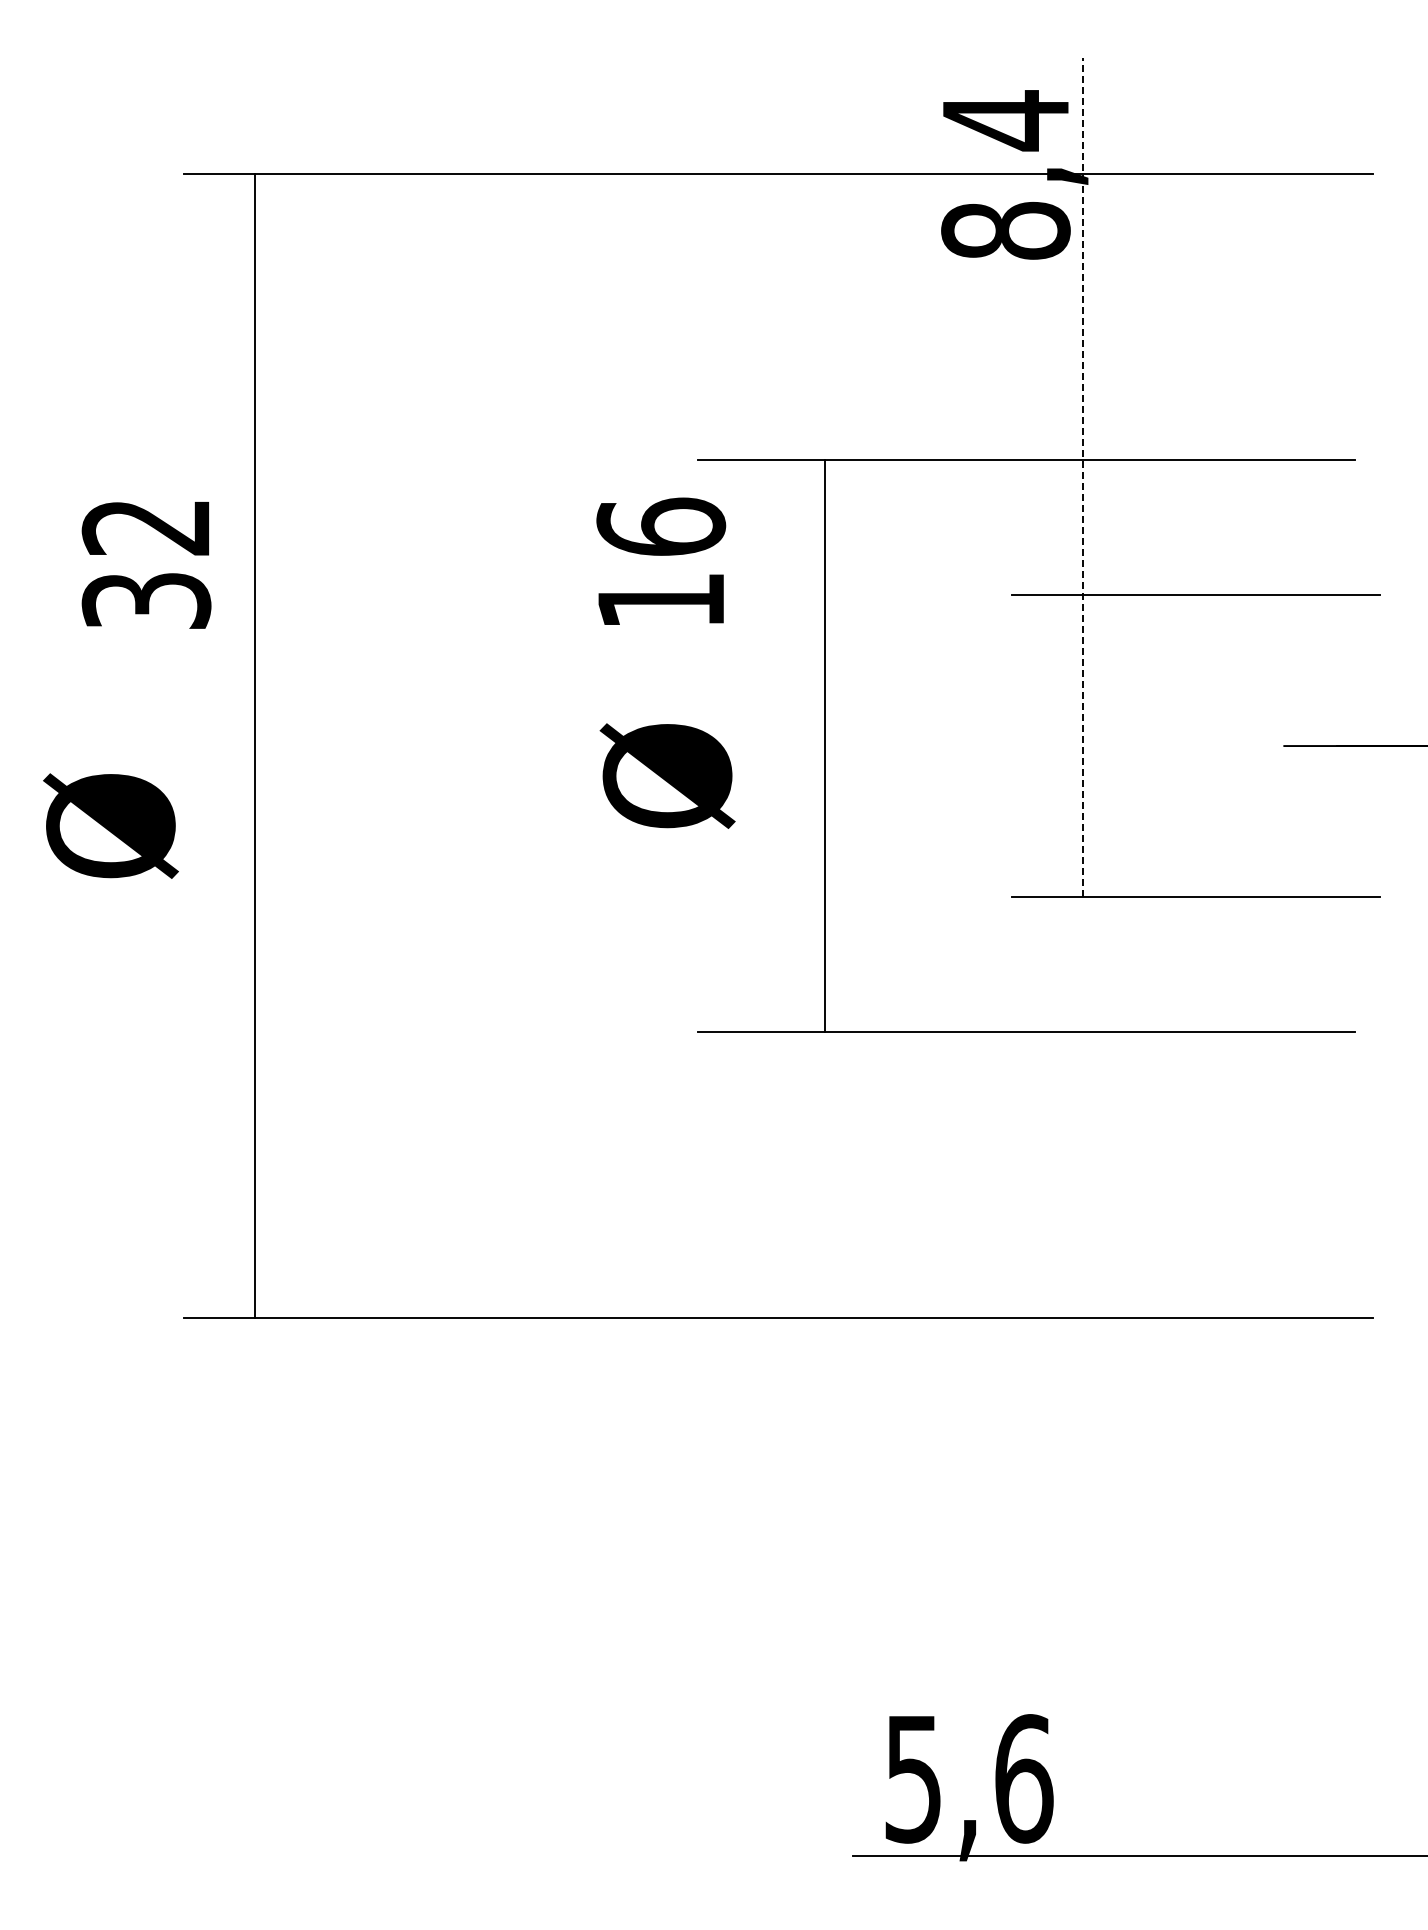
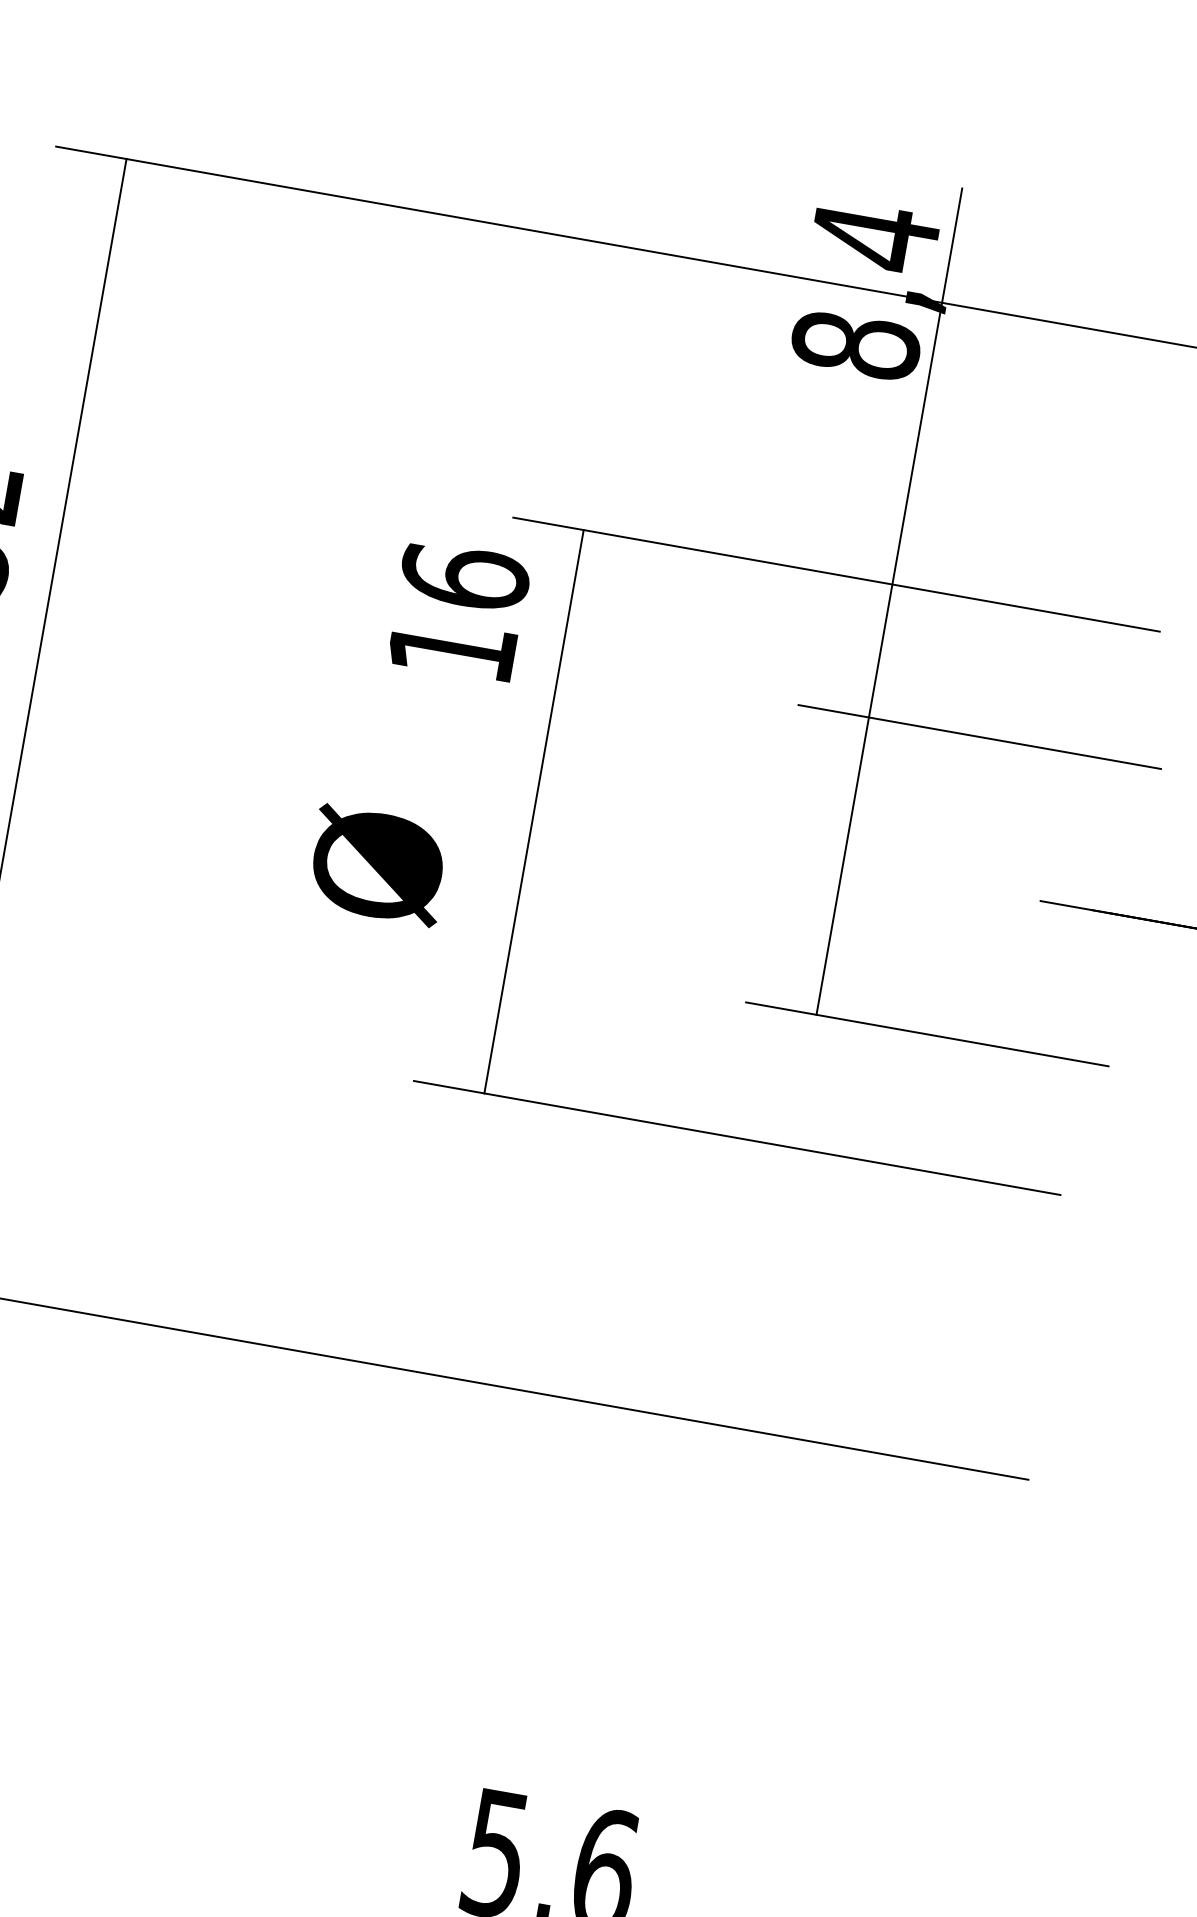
line: (1083, 477) -> (889, 601), dashed -> solid
line: (824, 746) -> (533, 812), moved
text: (667, 775) -> (378, 864), moved

